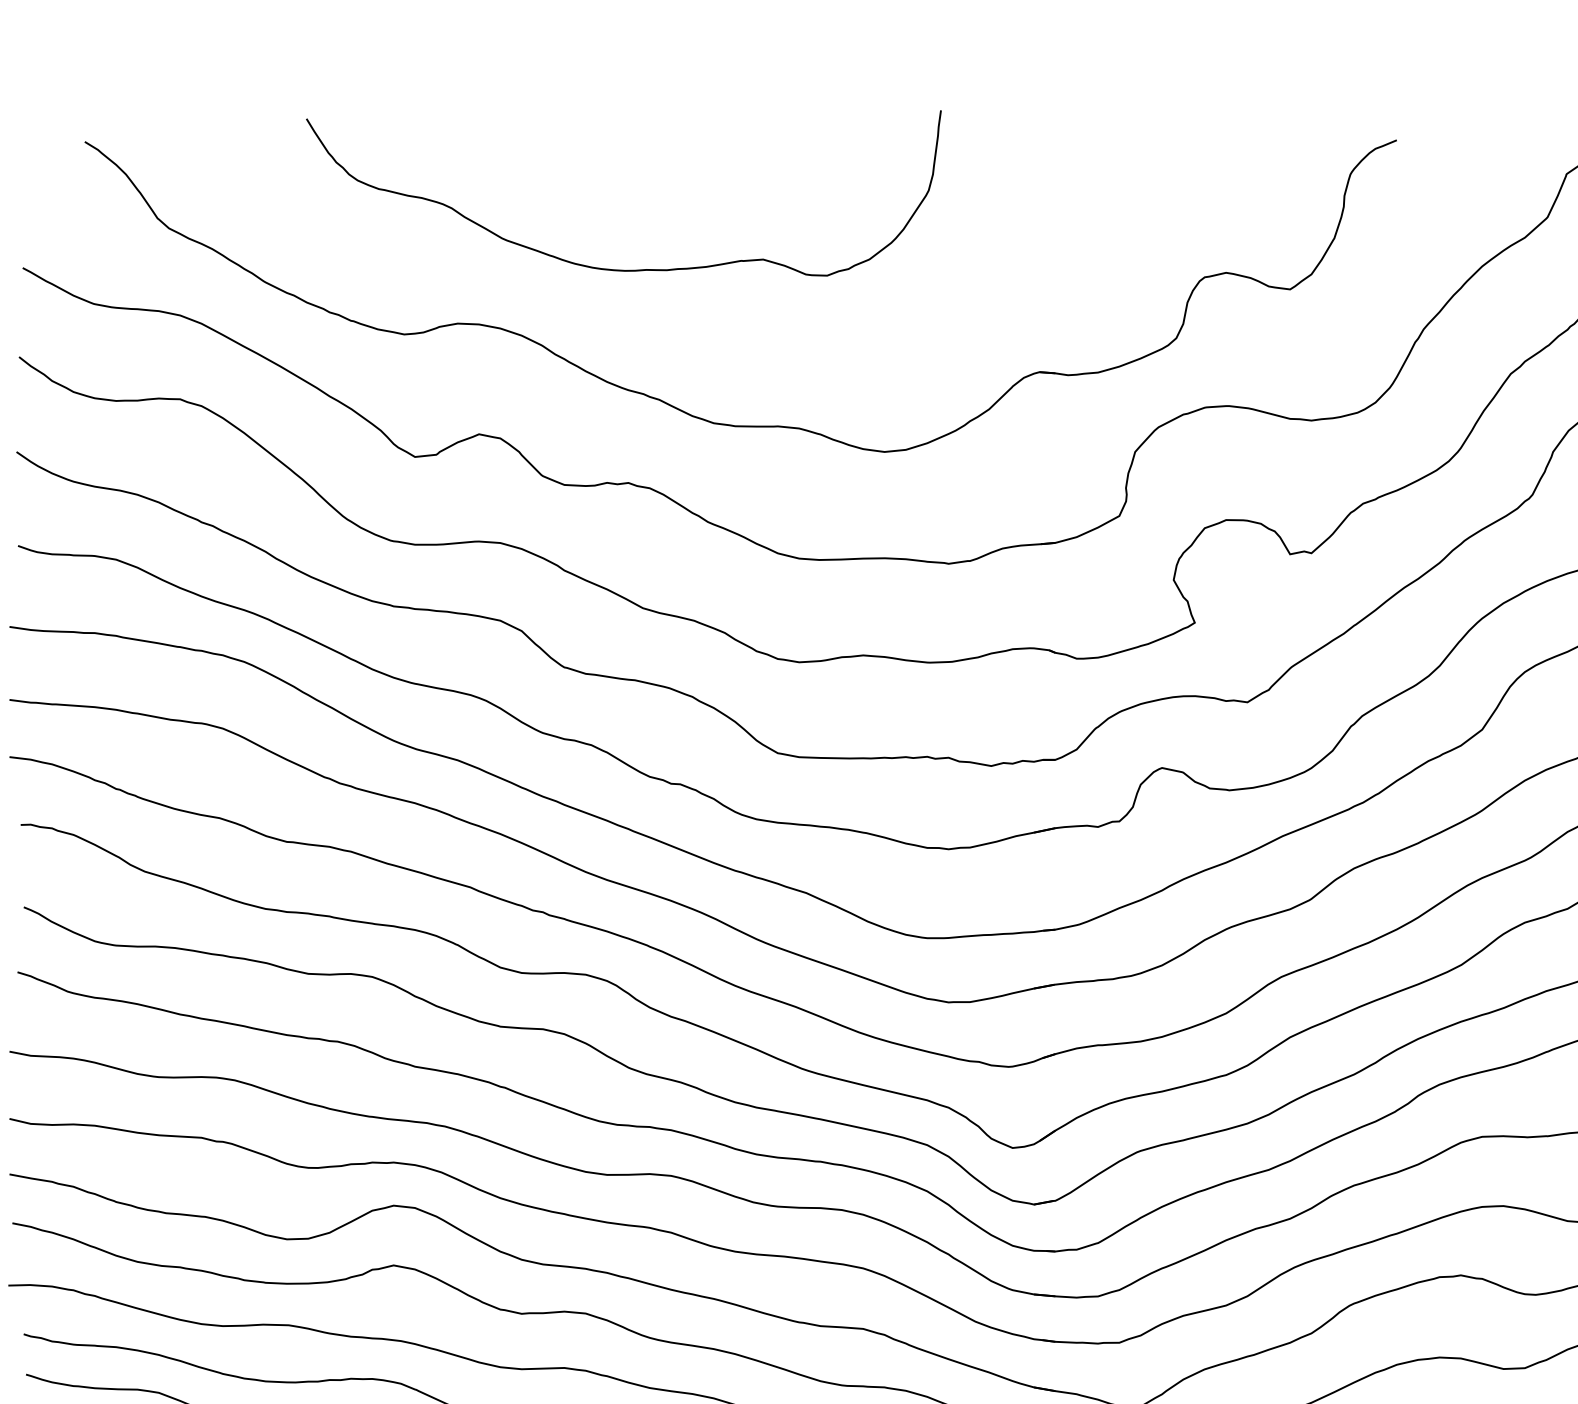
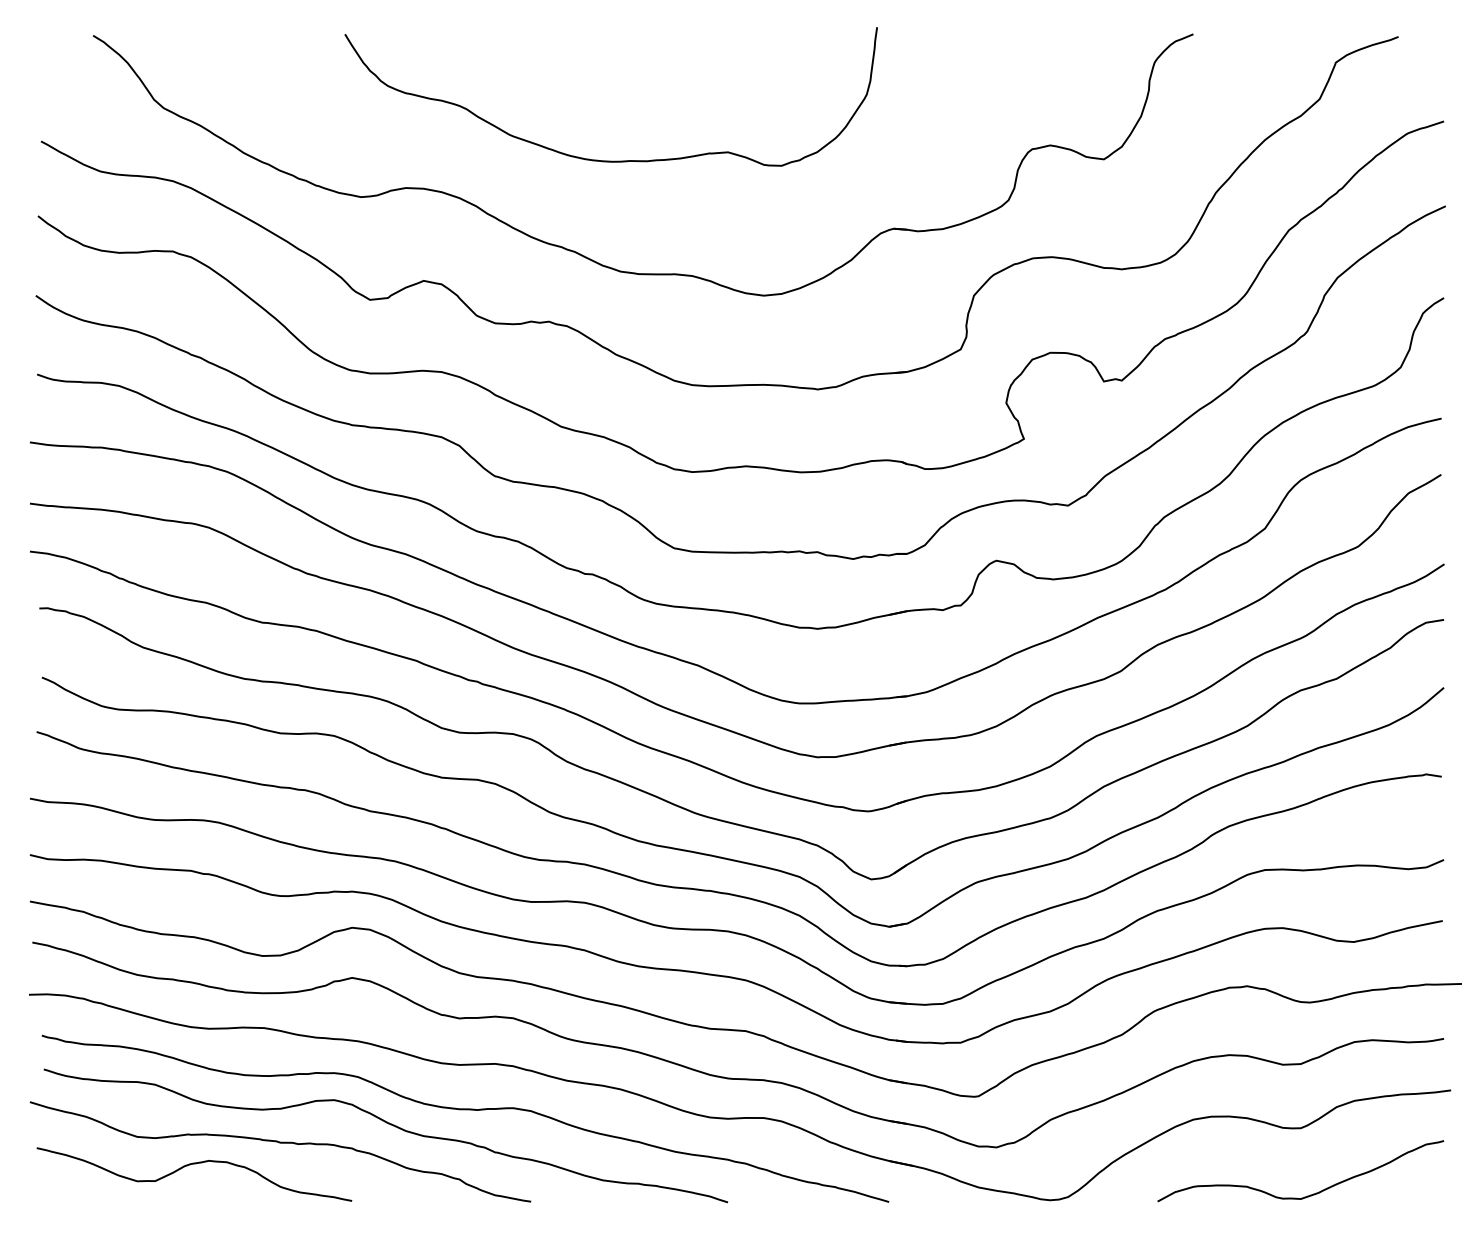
curve: (623, 269) -> (610, 160), moved

